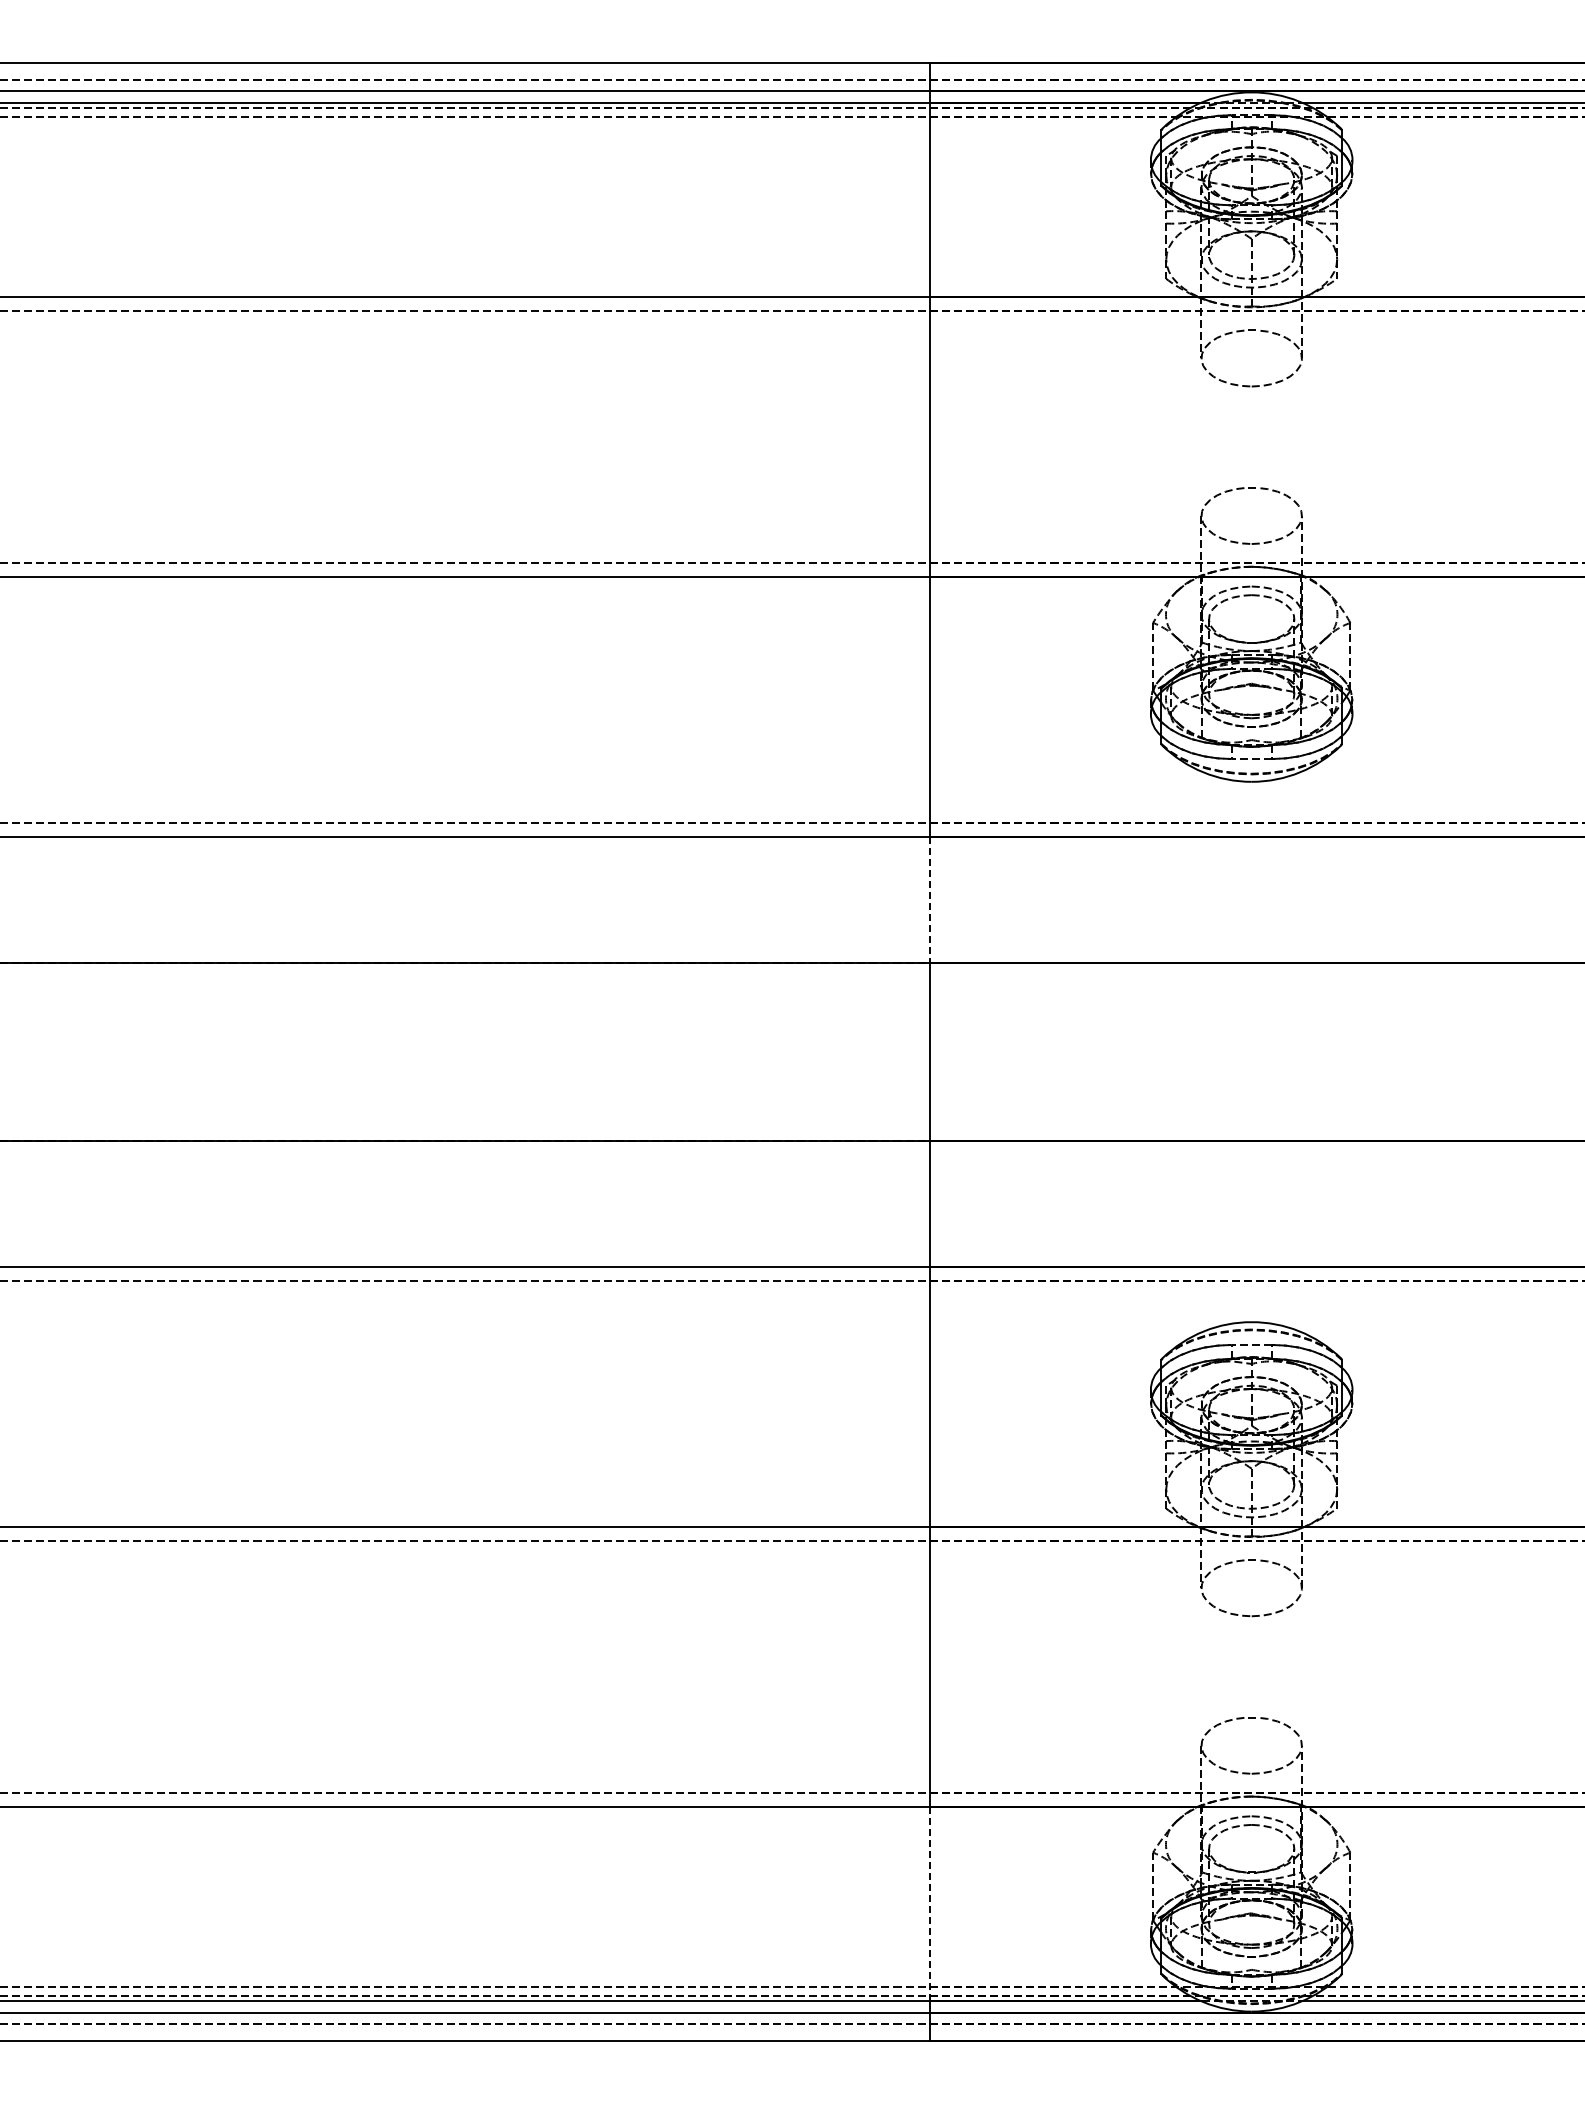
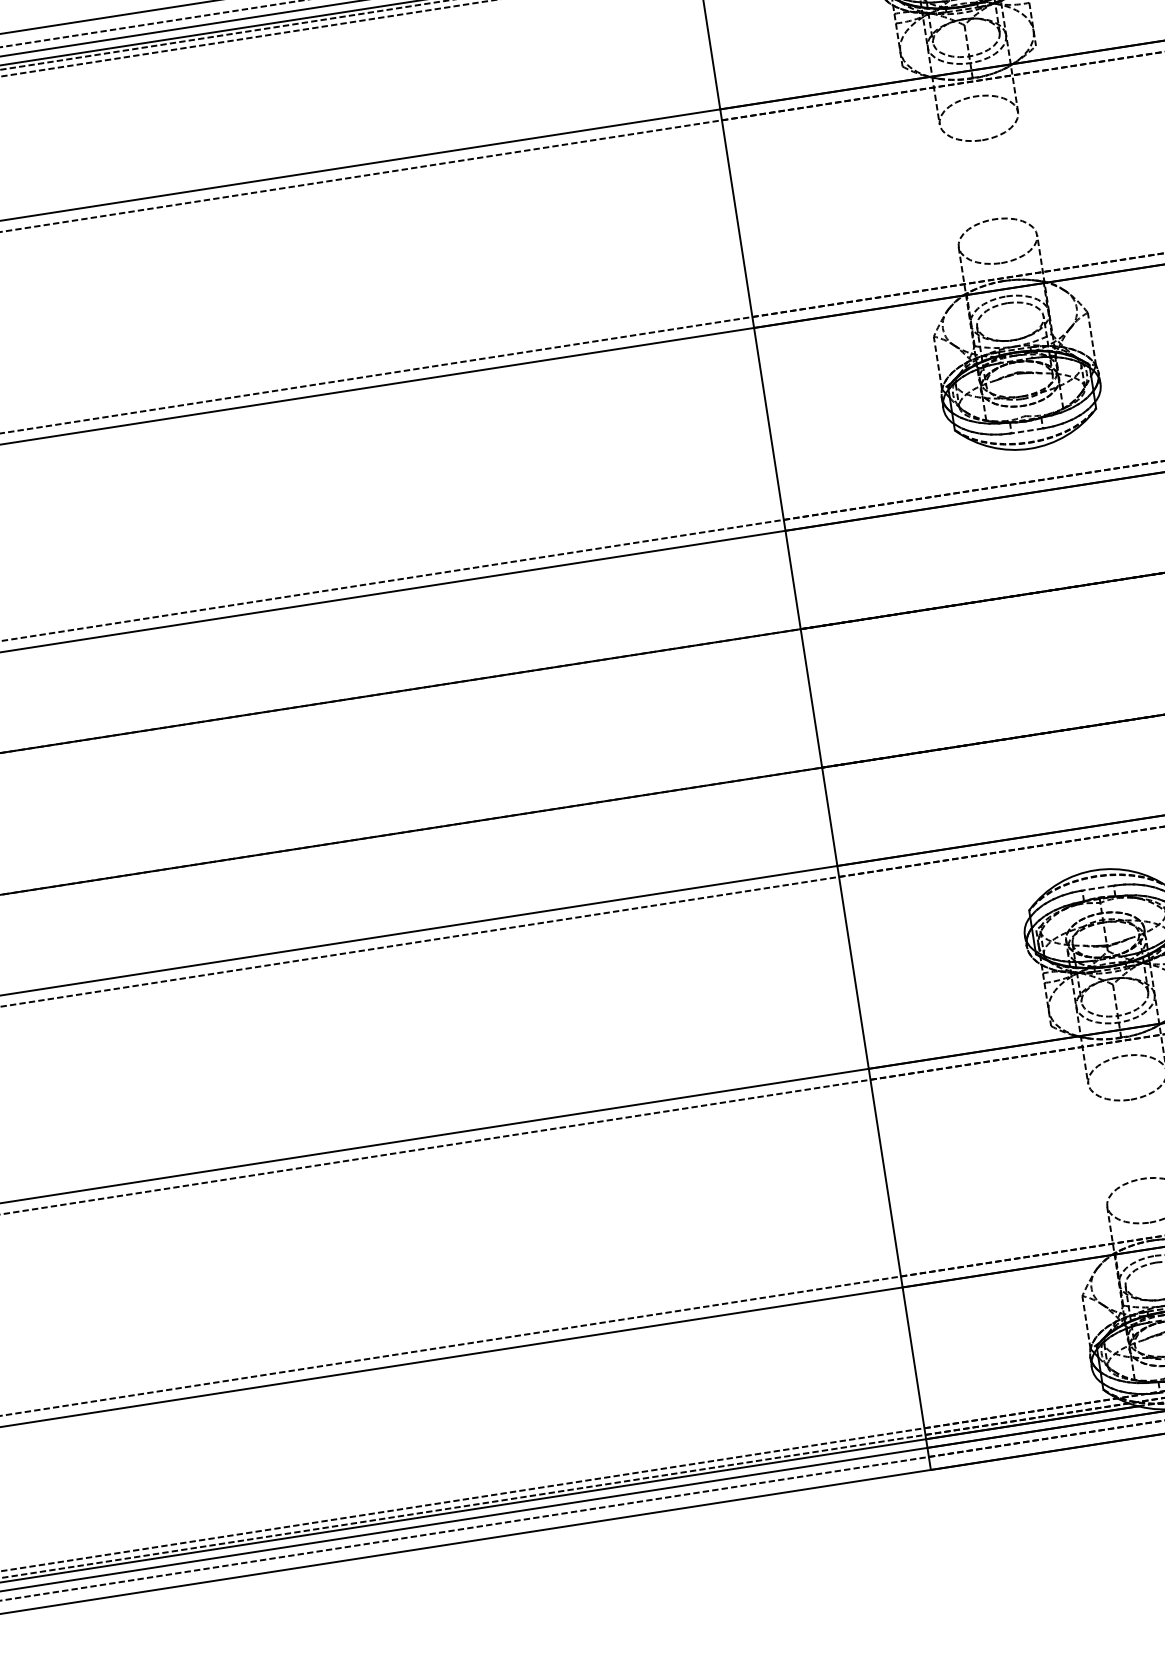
line: (929, 900) -> (792, 580), dashed -> solid
line: (929, 1904) -> (914, 1363), dashed -> solid

